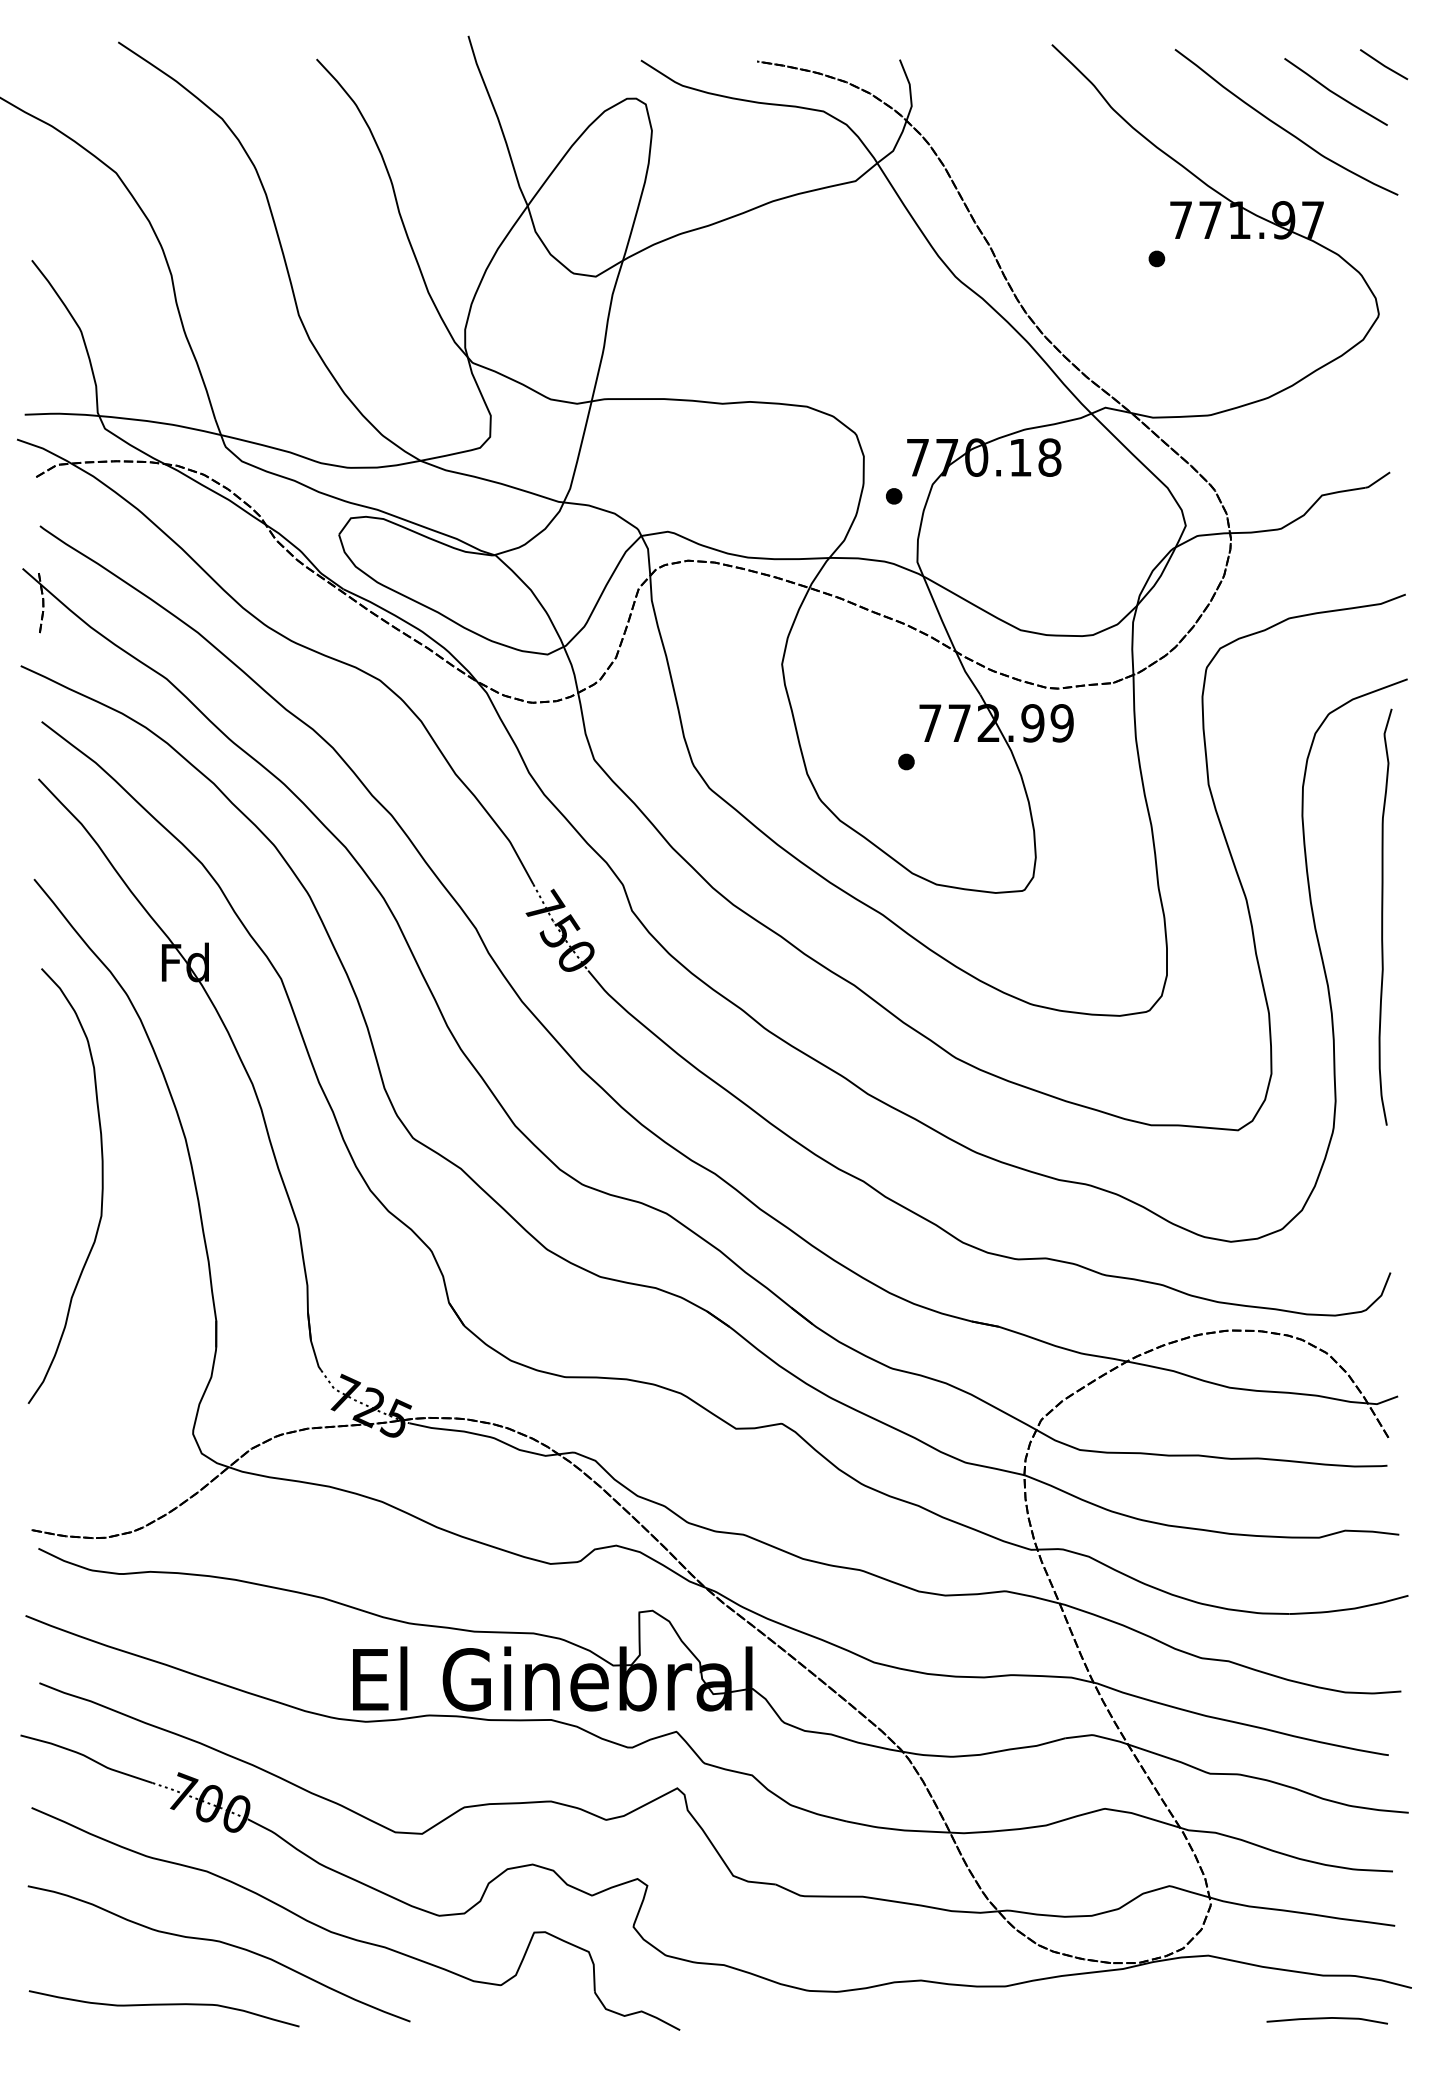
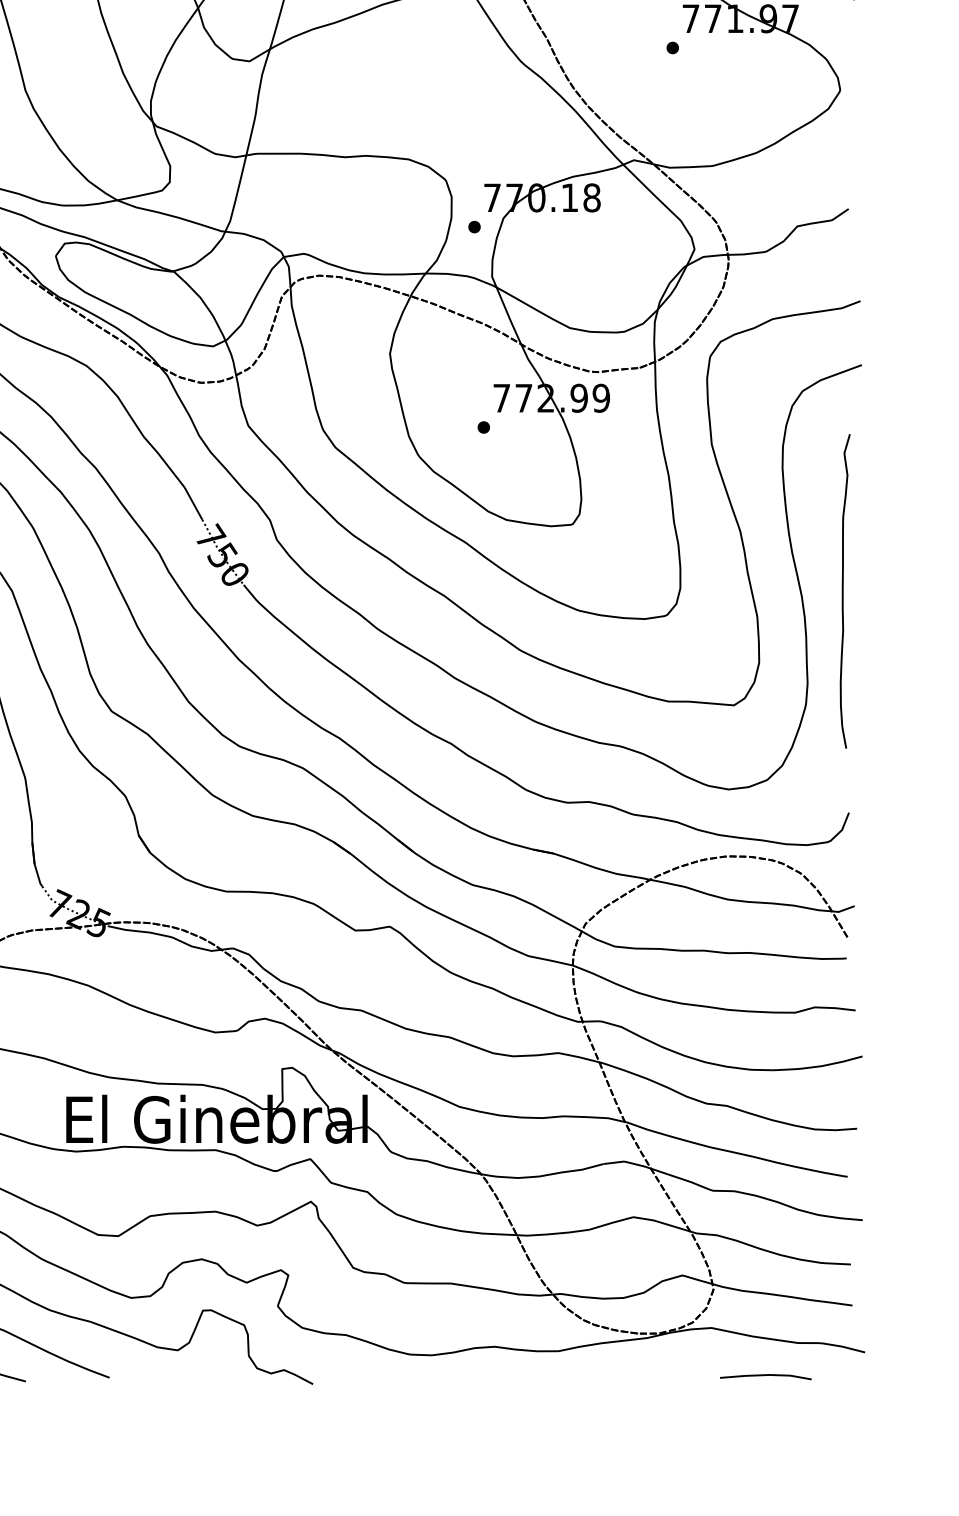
curve: (1383, 916) -> (843, 590), moved
curve: (1325, 2019) -> (764, 1376), moved

